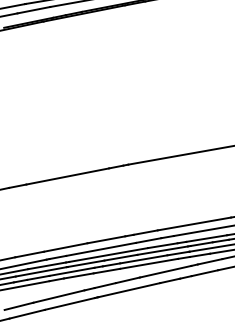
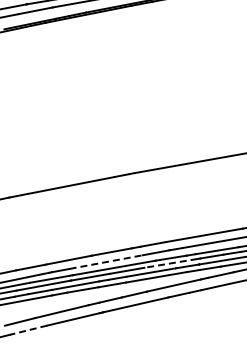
line: (101, 249) -> (106, 262), solid -> dashed
line: (162, 250) -> (170, 263), solid -> dashed
line: (27, 314) -> (28, 330), solid -> dashed

